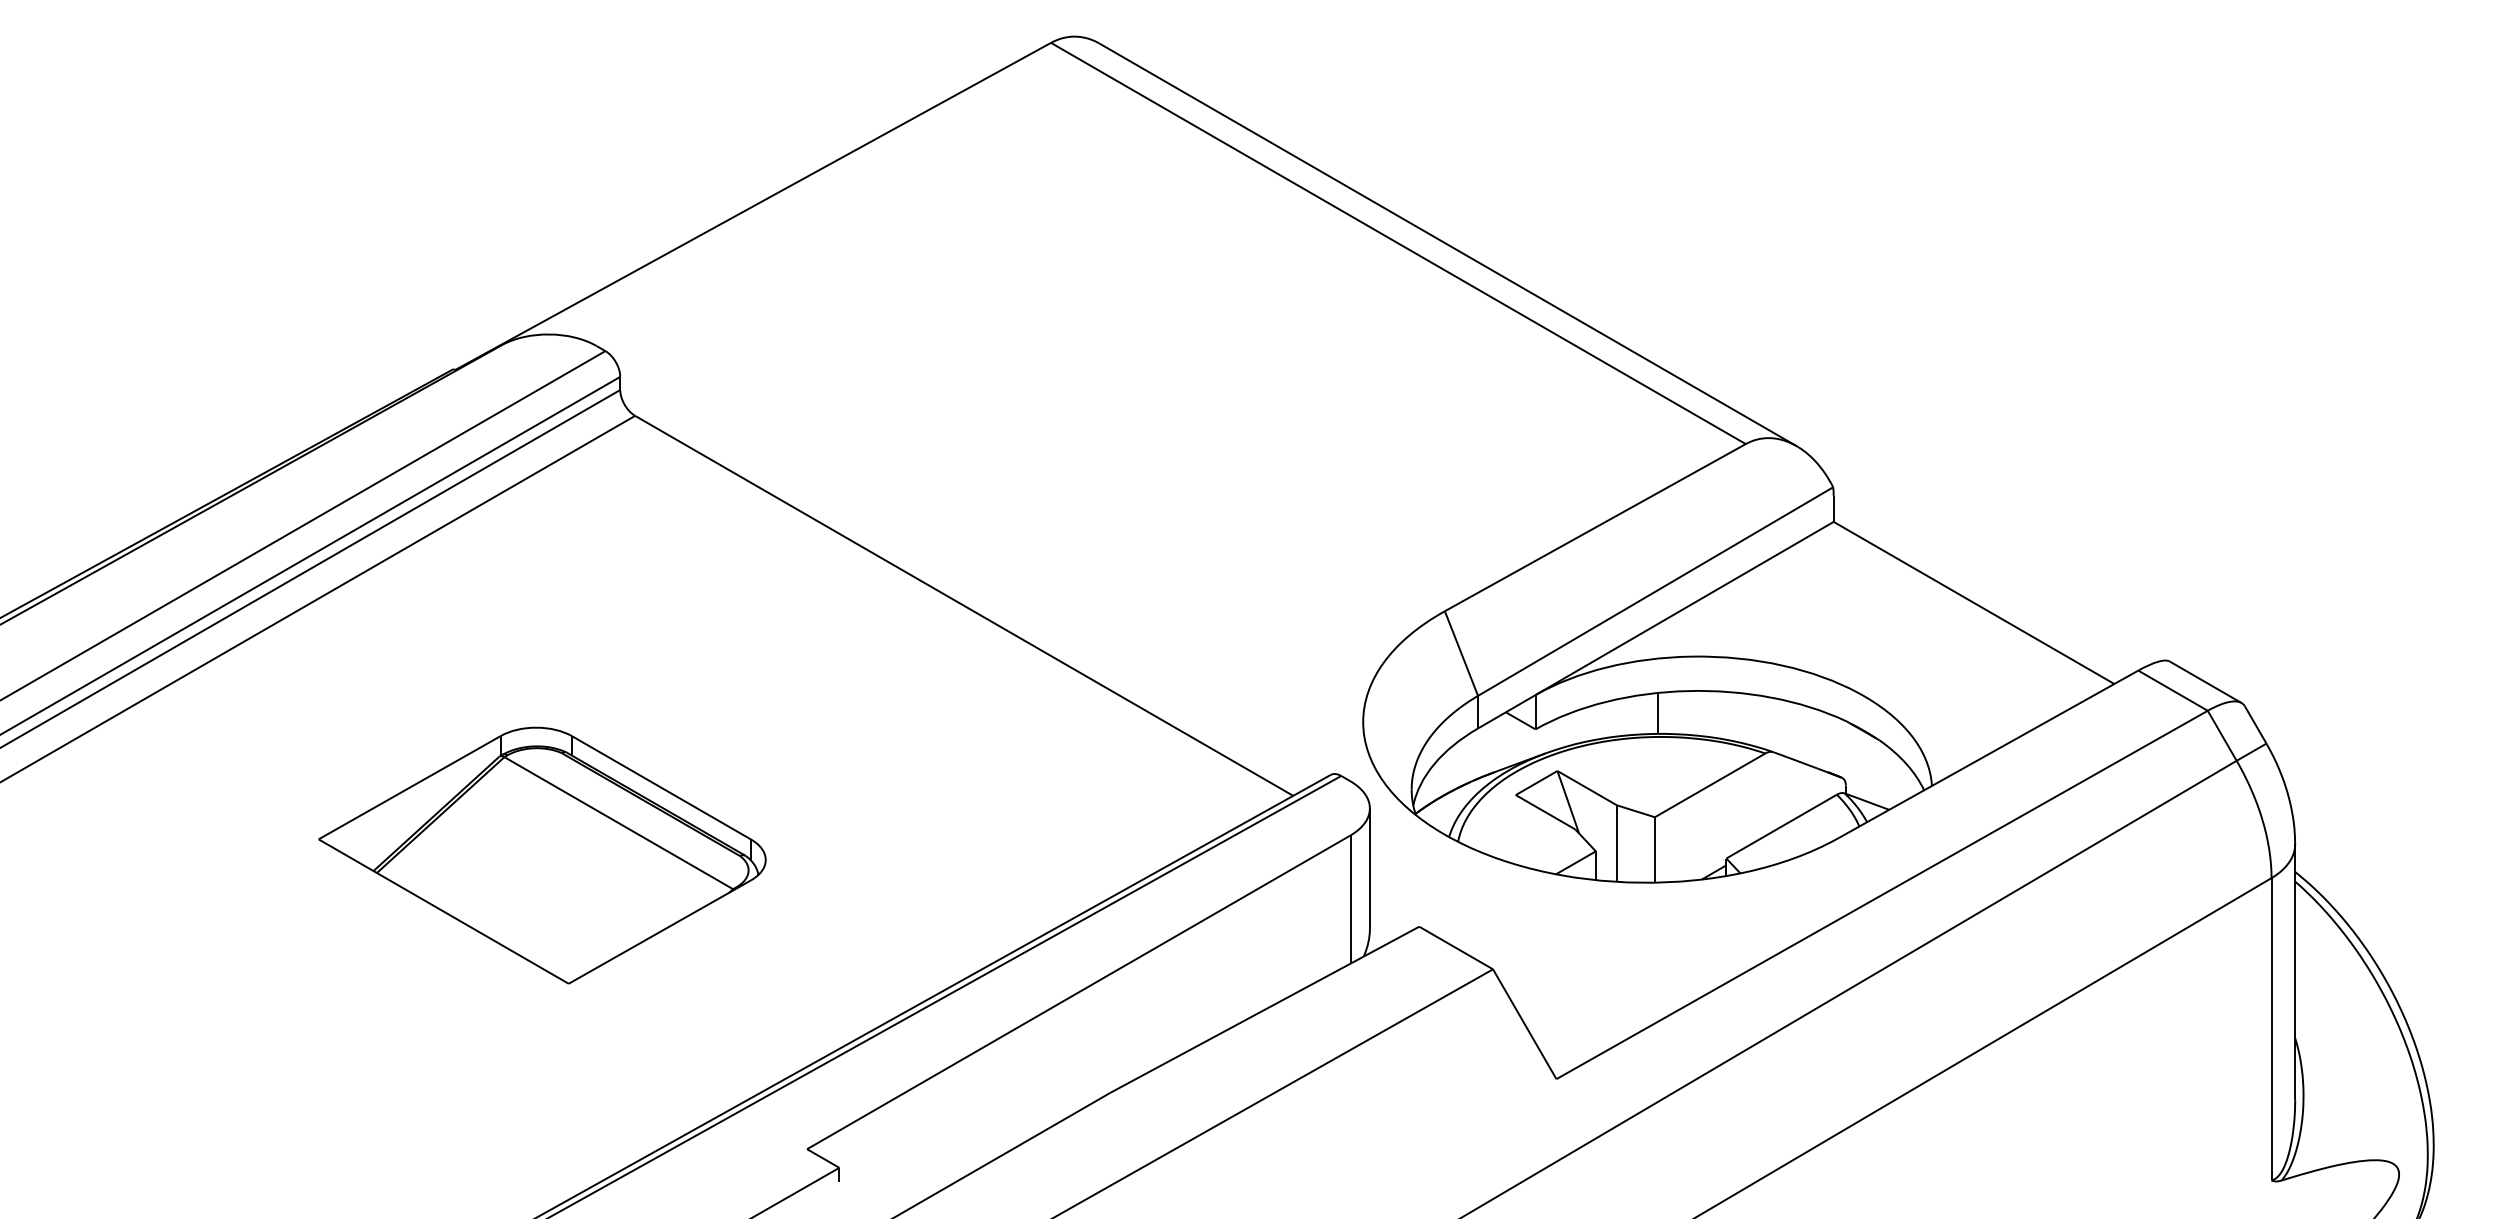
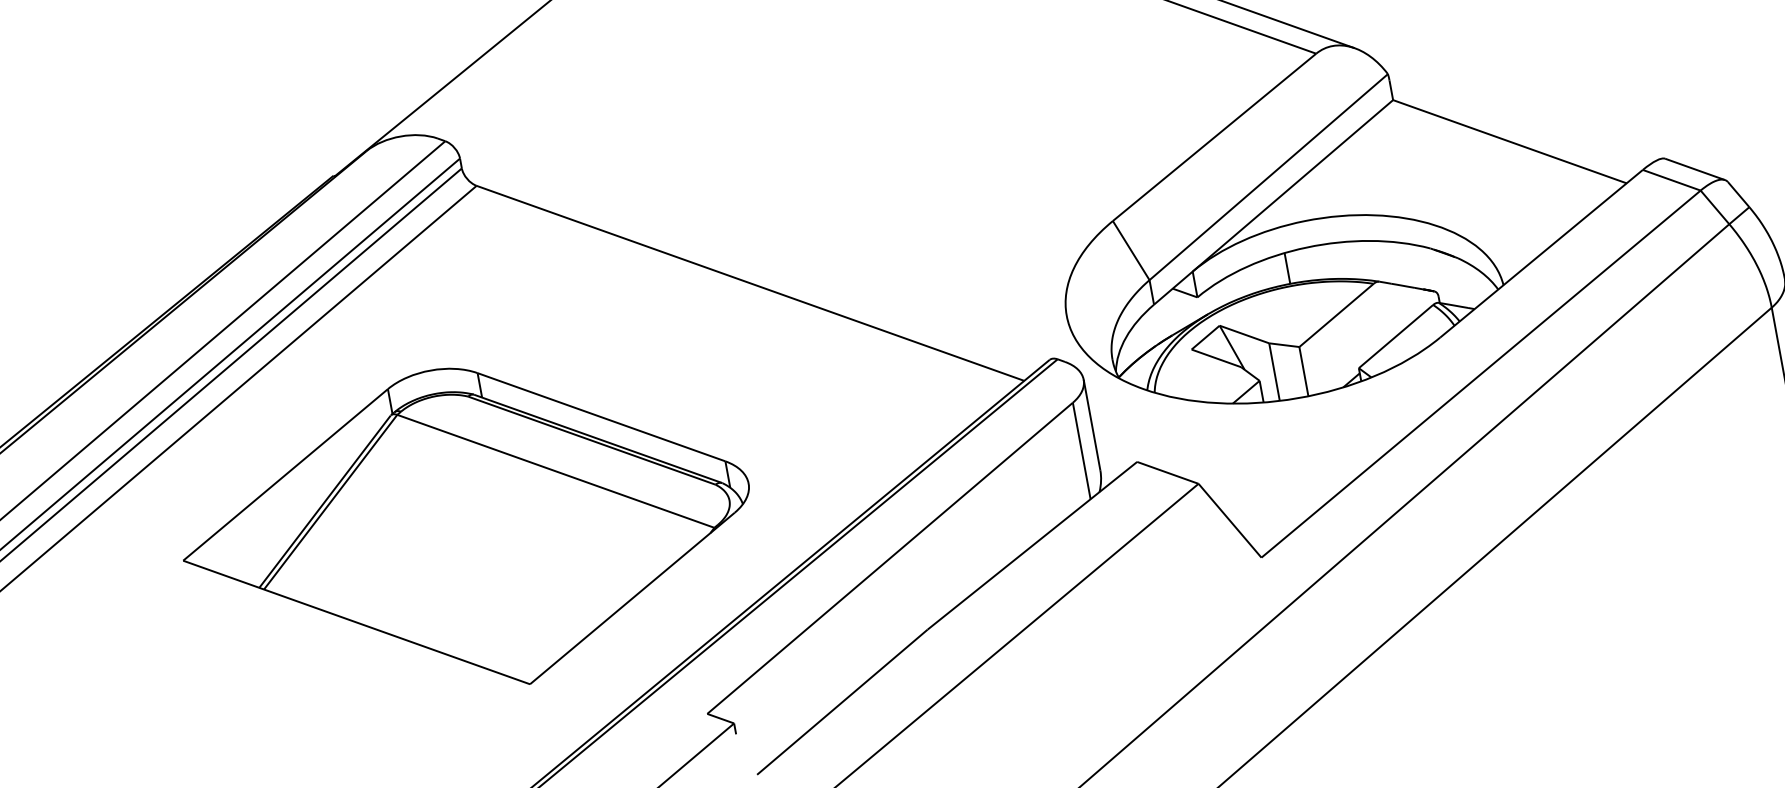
part: (542, 855) -> (467, 529), size x1.67

